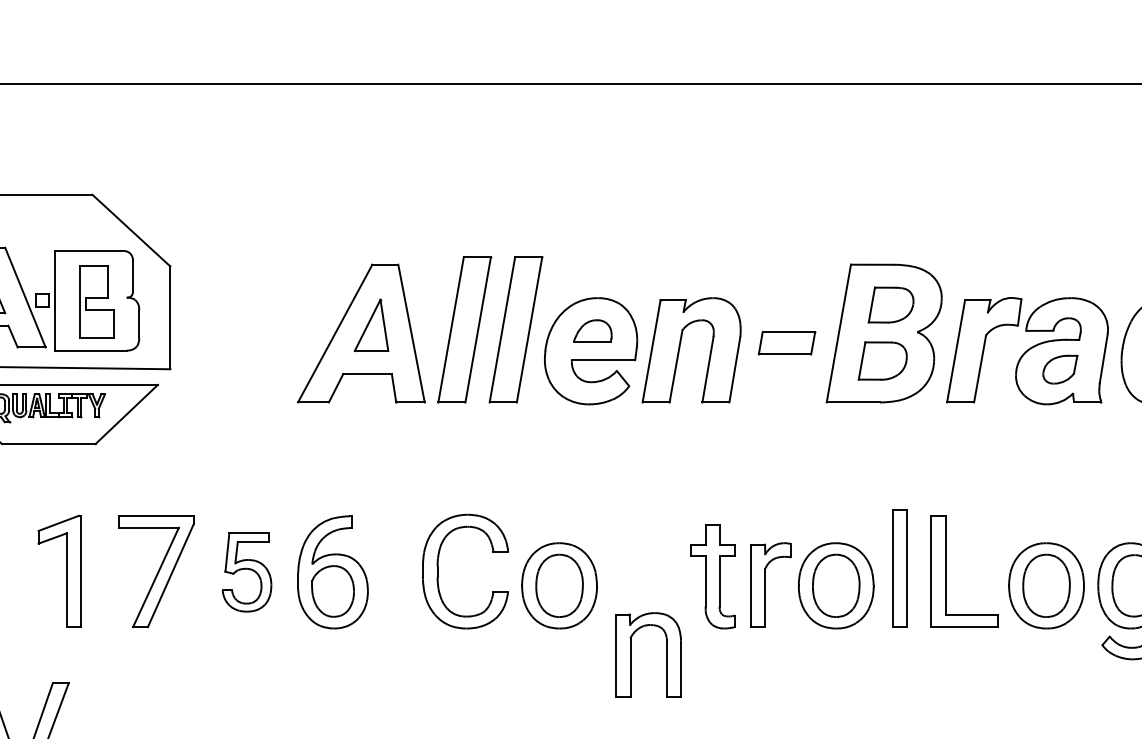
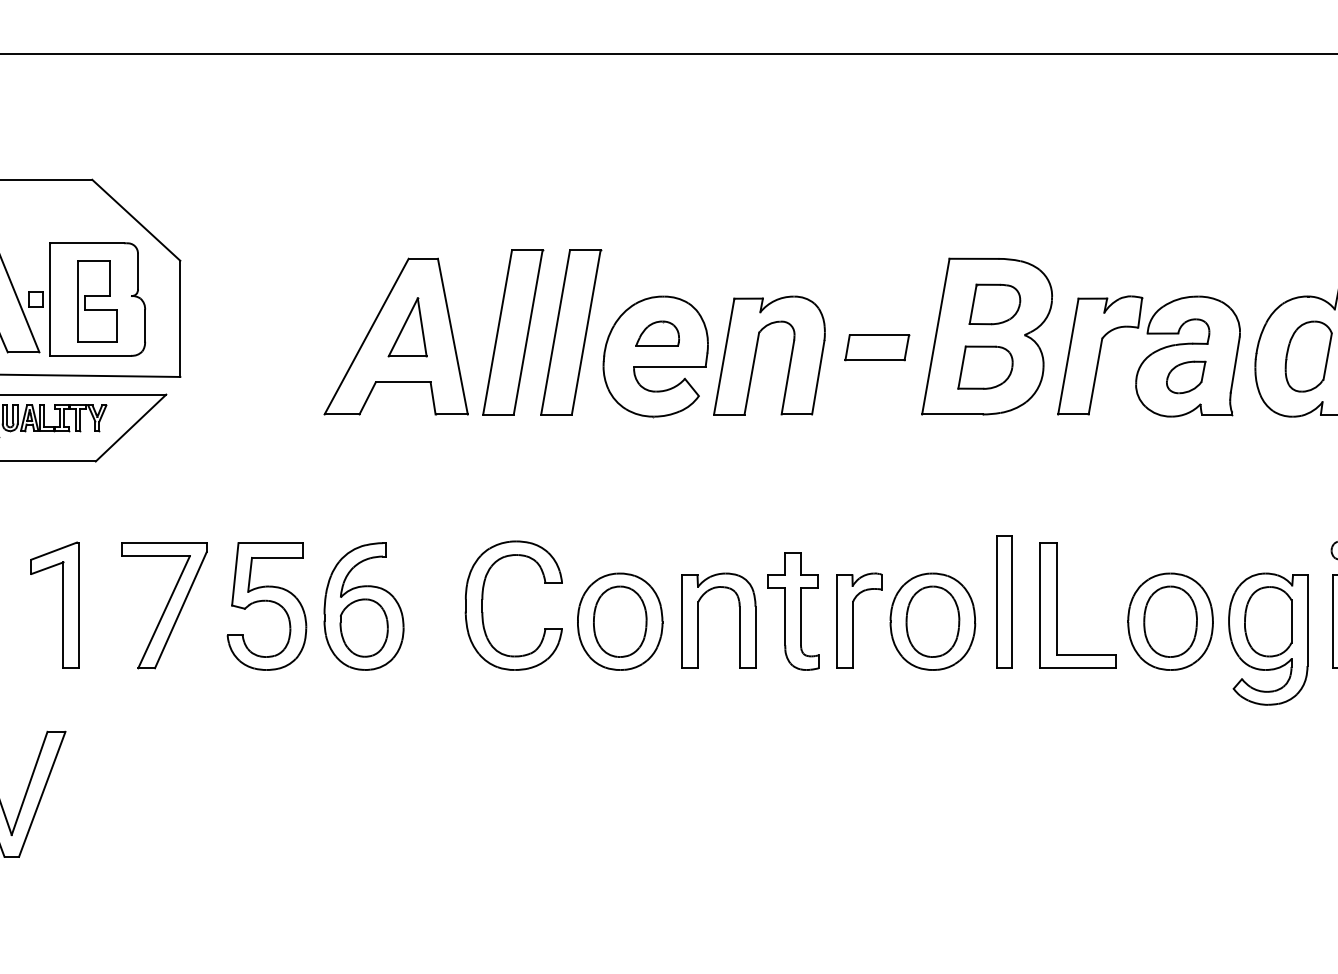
part: (246, 572) -> (266, 606), size x1.43
part: (630, 654) -> (698, 620), moved

